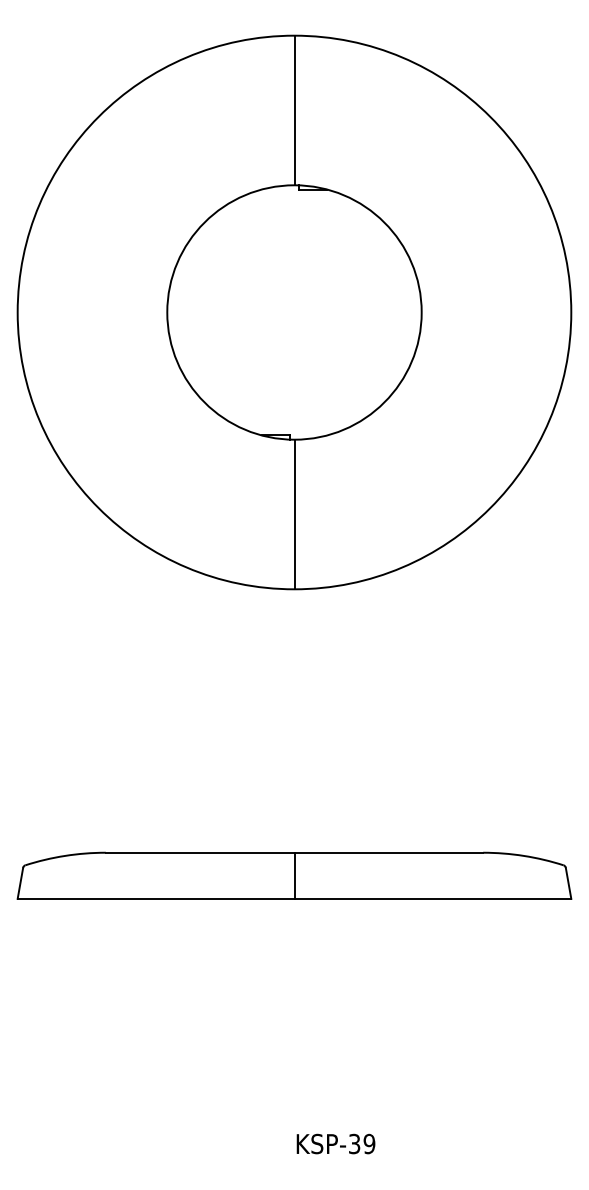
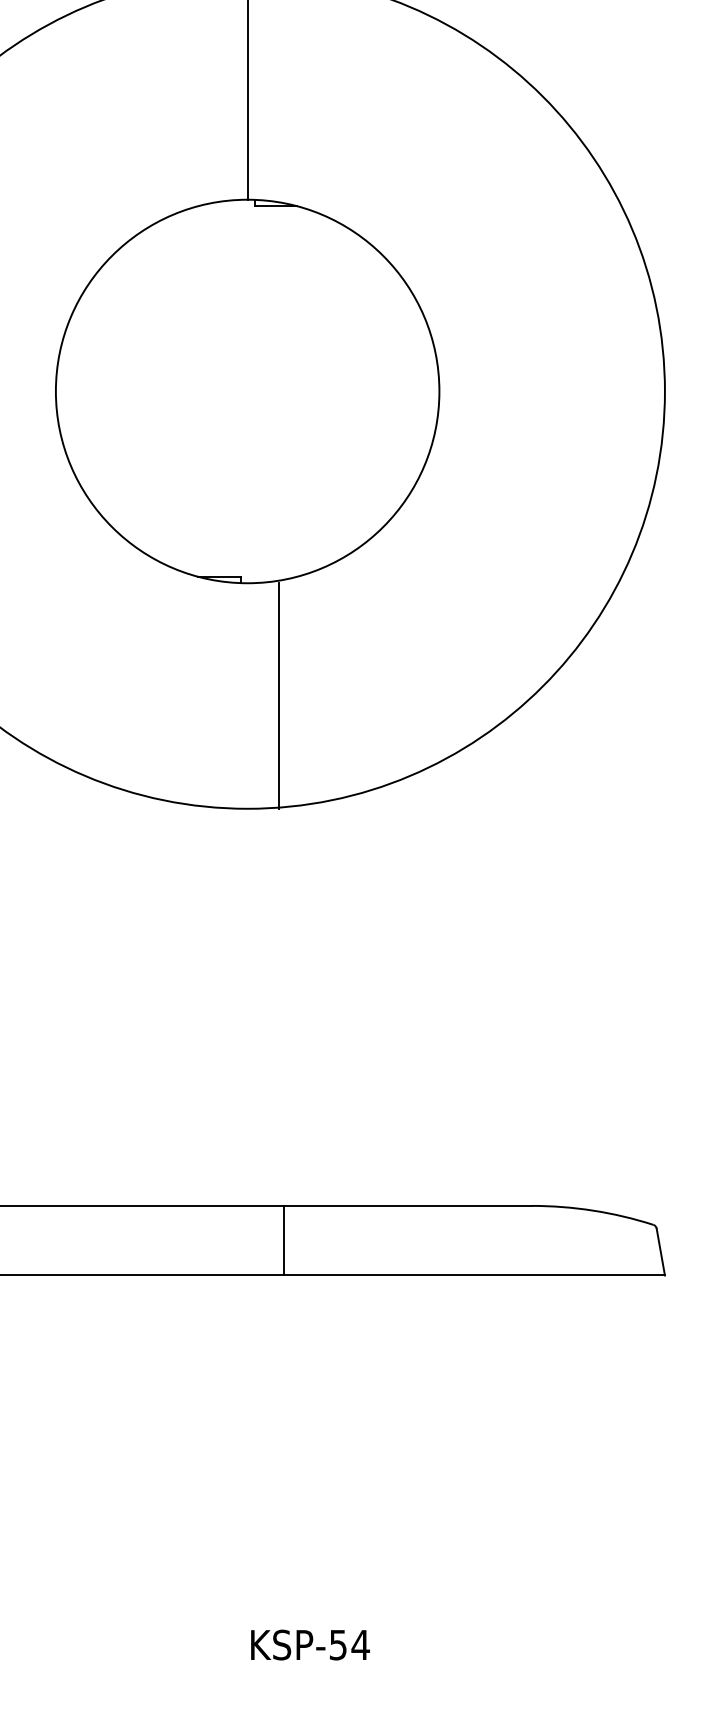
line: (294, 514) -> (279, 696), moved
line: (294, 875) -> (283, 1240), moved
text: (362, 1143) -> (350, 1644), KSP-39 -> KSP-54

